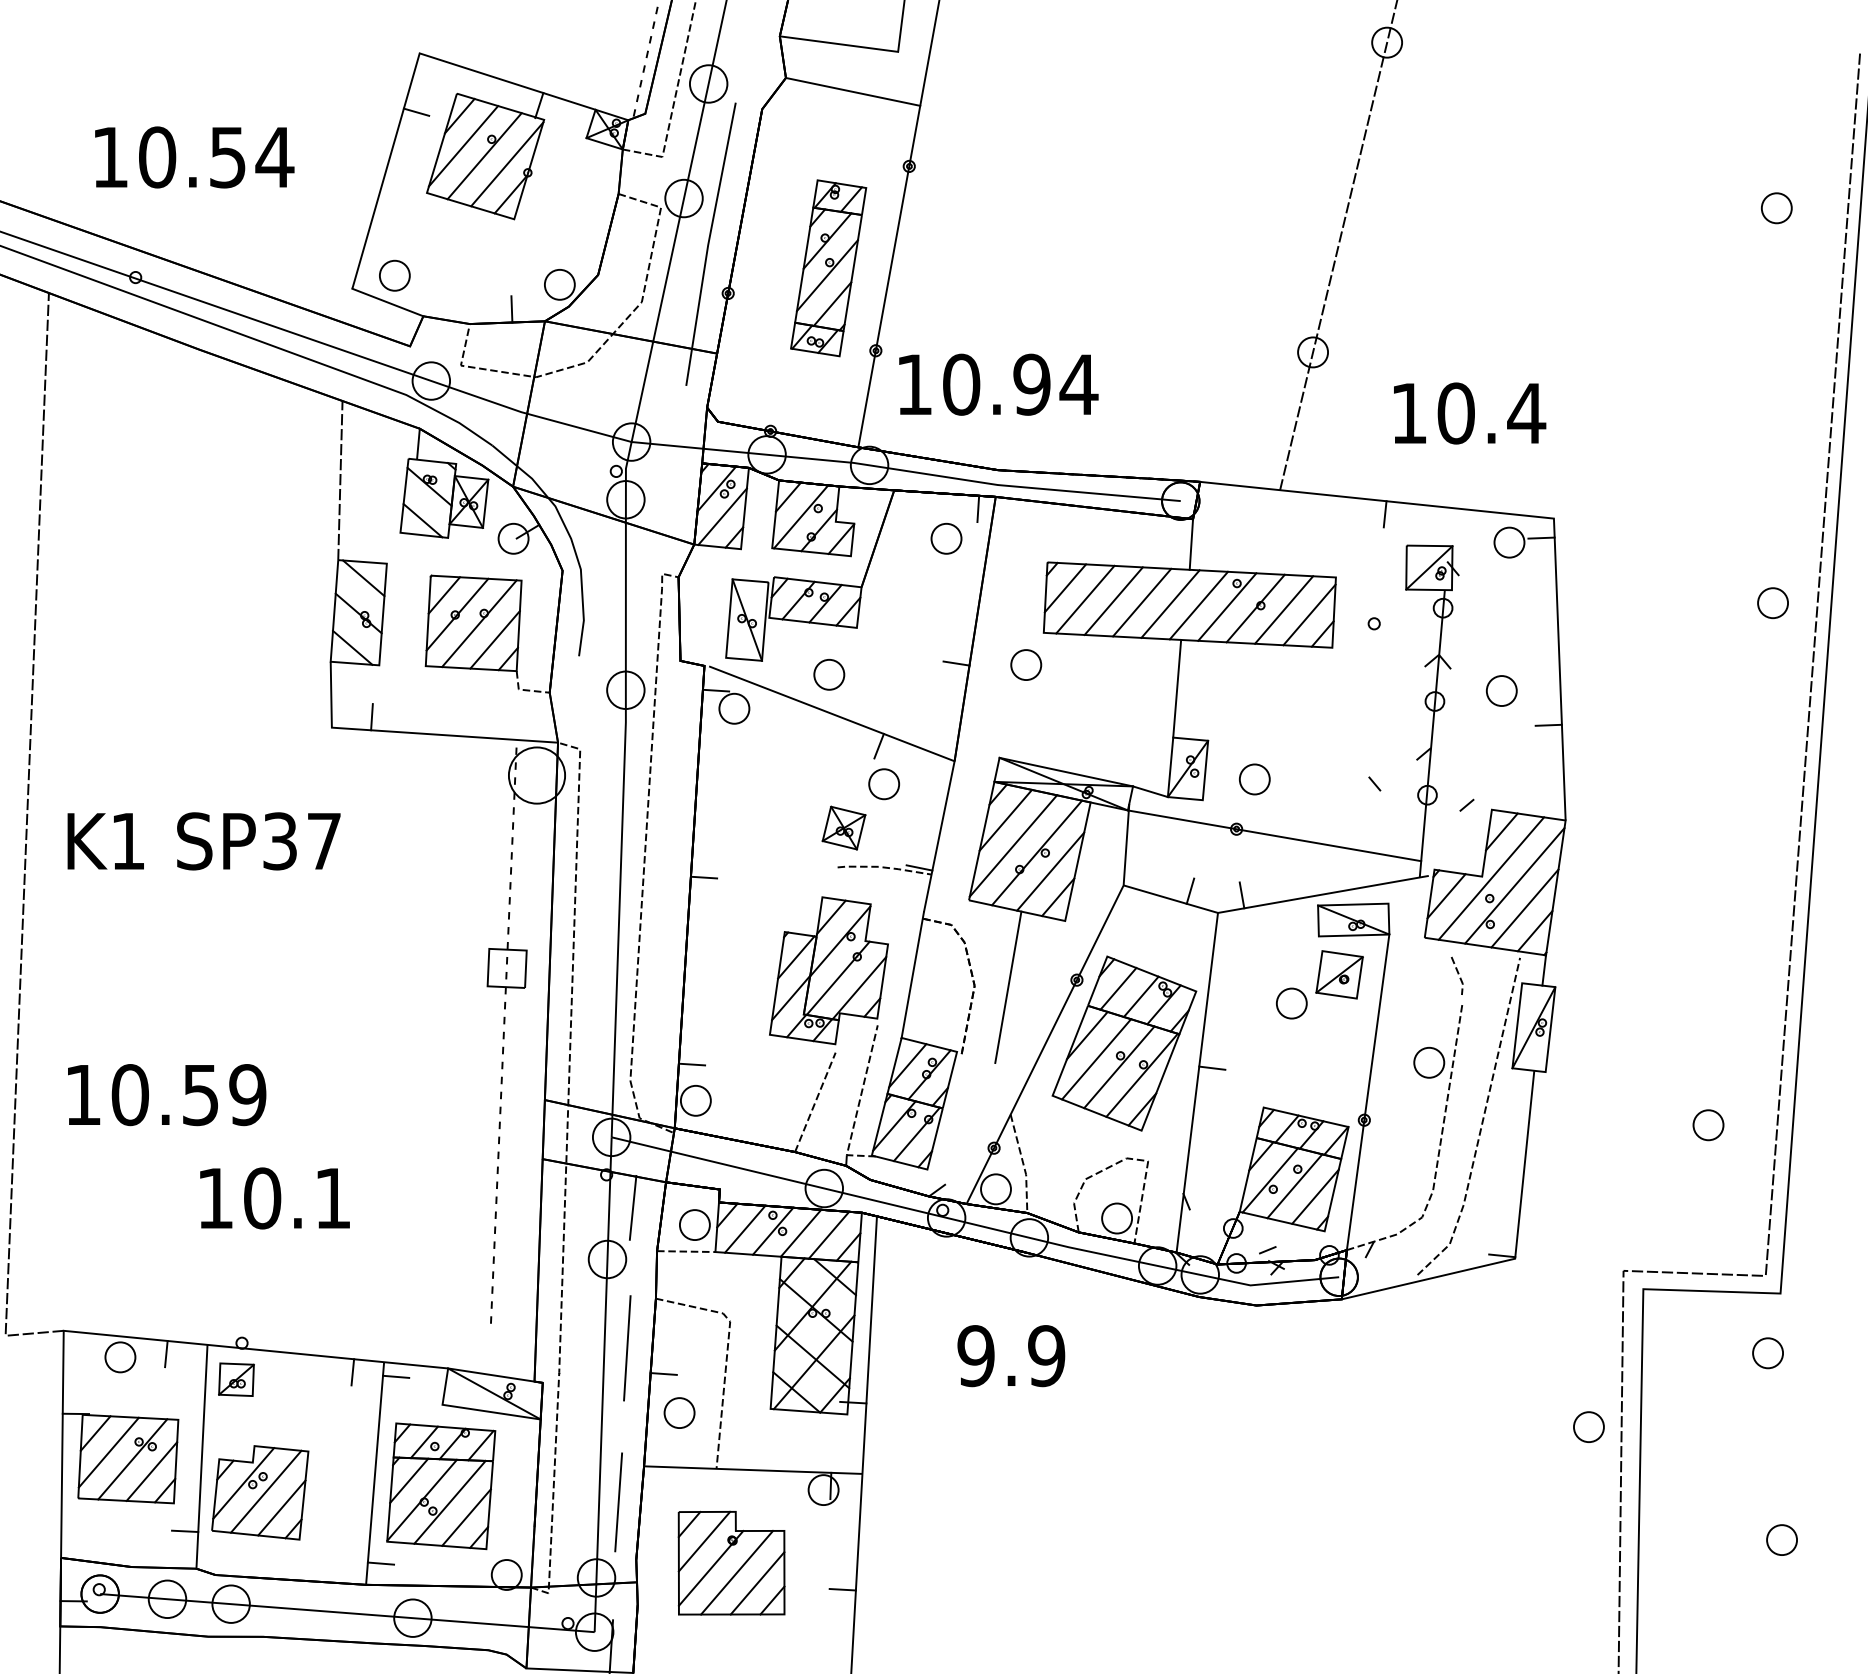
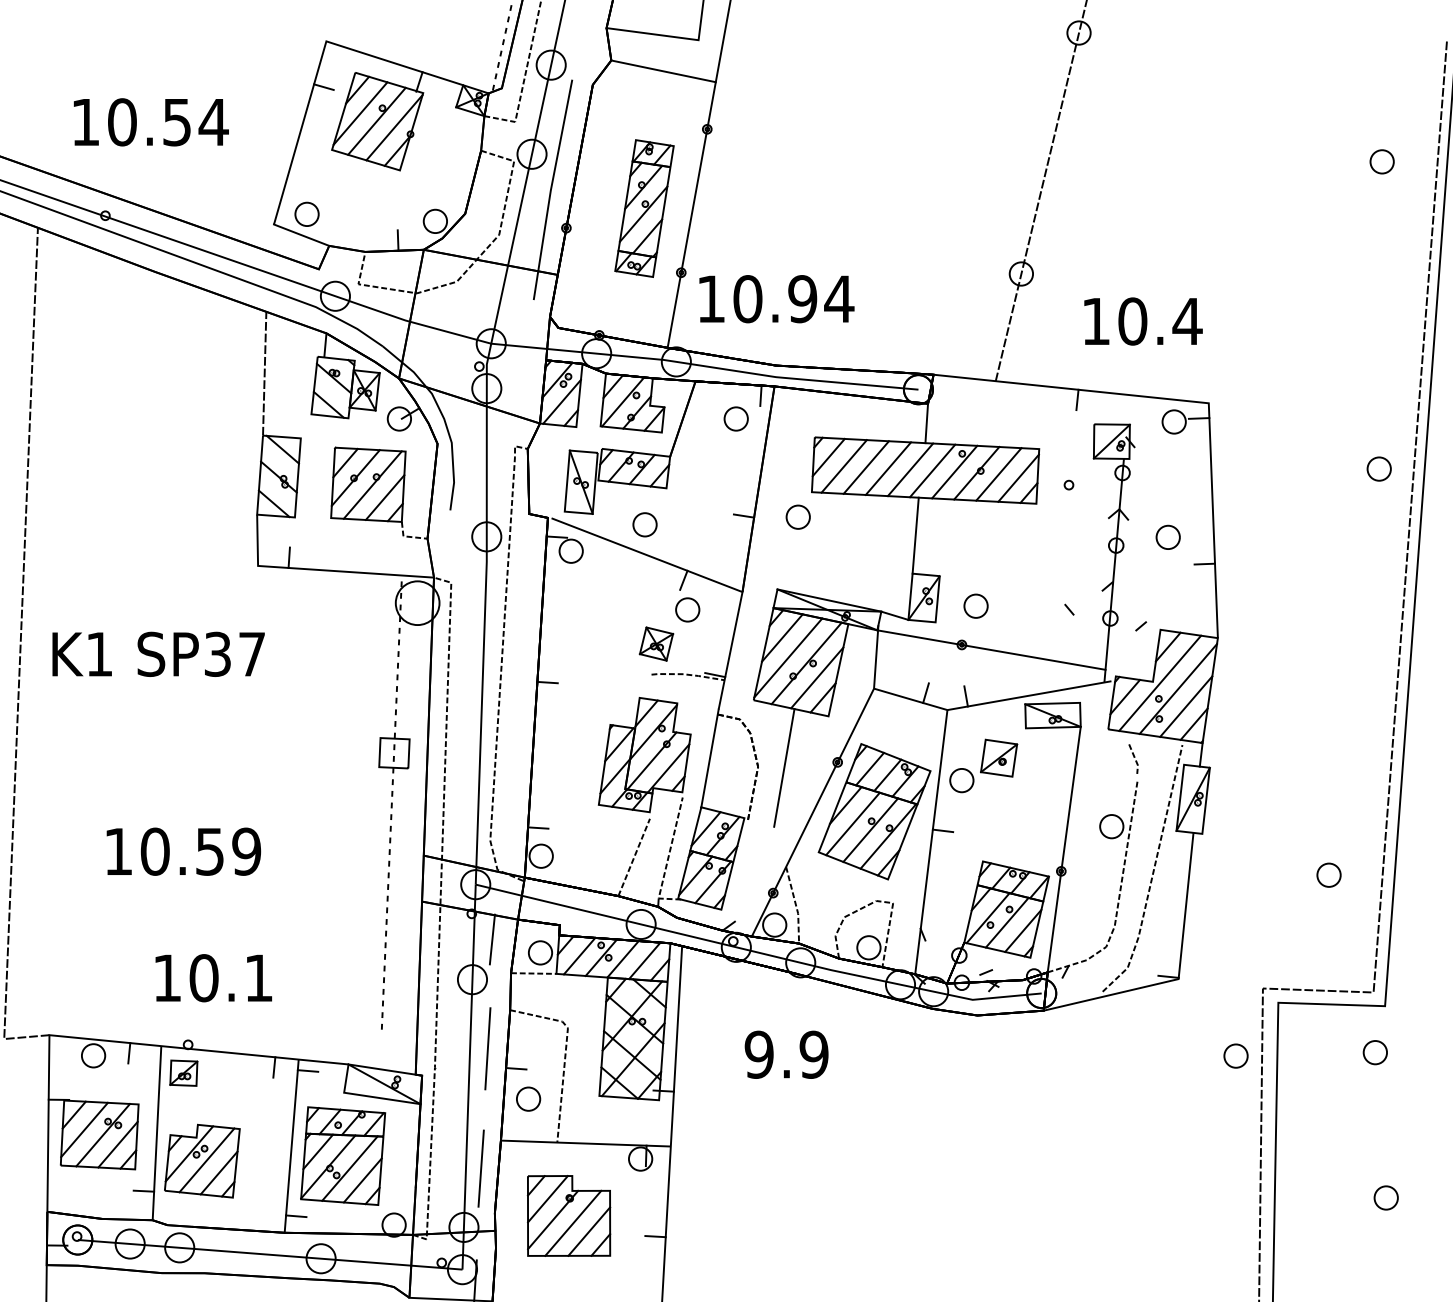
part: (1319, 984) -> (983, 765), moved
text: (166, 1094) -> (183, 851), moved
text: (274, 1198) -> (213, 978), moved
part: (1588, 1426) -> (1235, 1055), moved

